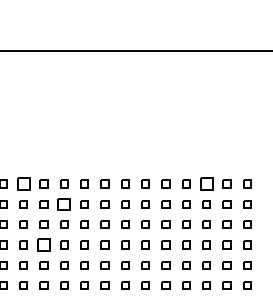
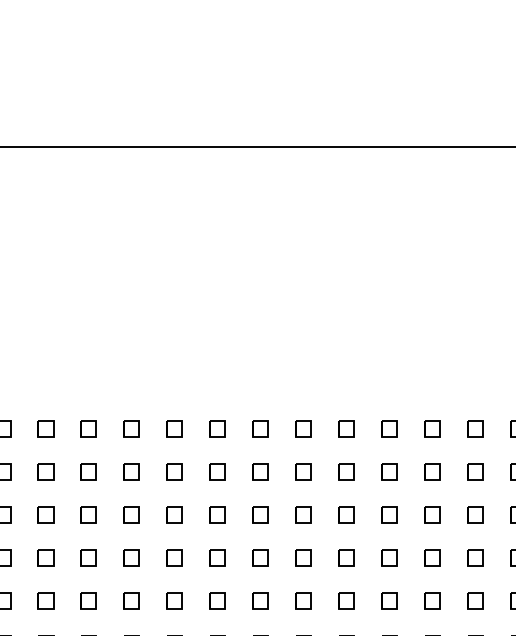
part: (23, 183) -> (45, 427), size x0.62
part: (206, 183) -> (432, 427), size x0.62
part: (64, 204) -> (132, 471), size x0.62
part: (43, 244) -> (87, 556), size x0.62

